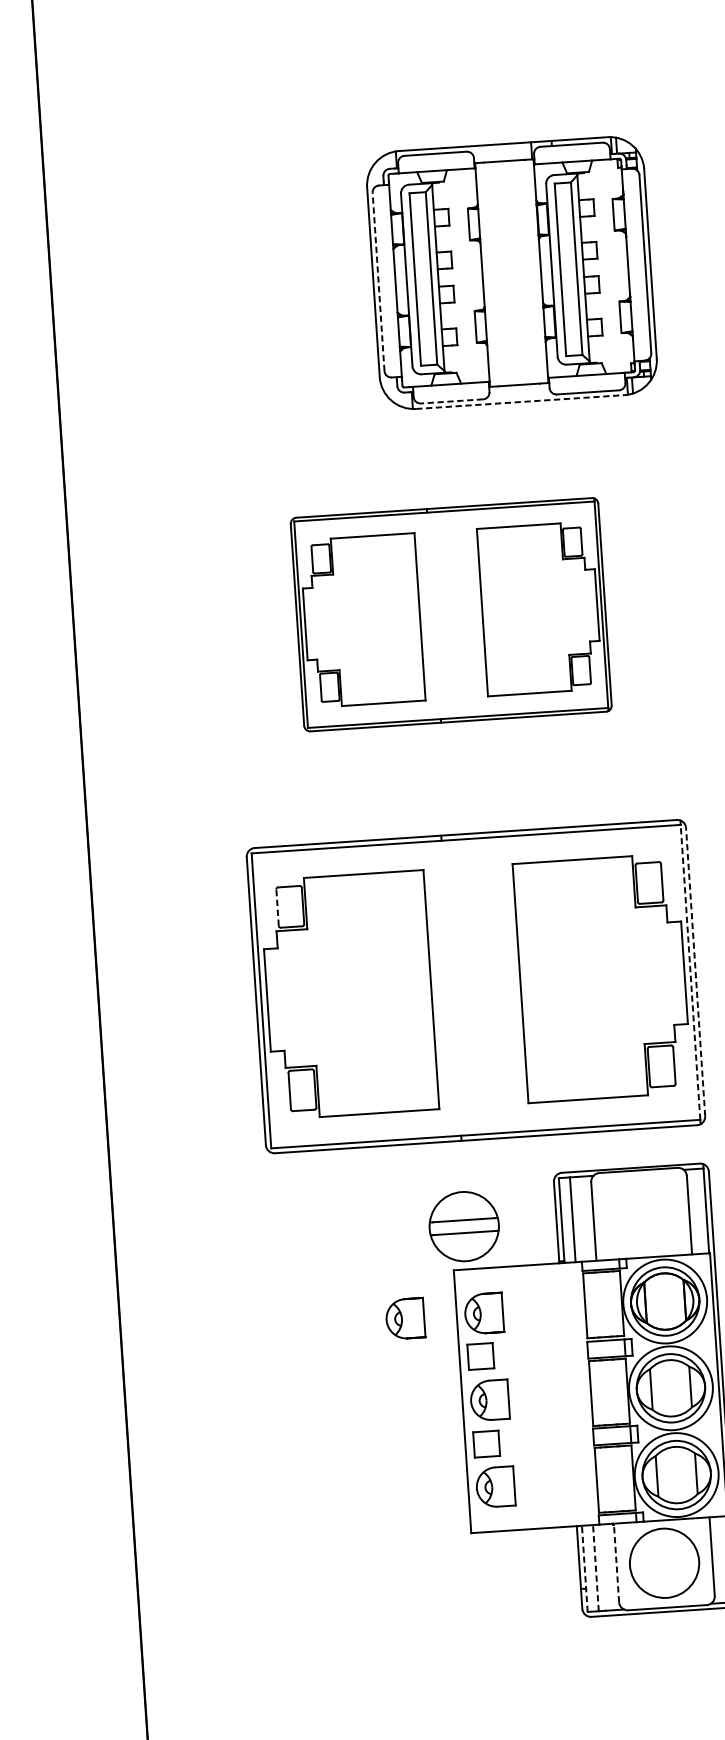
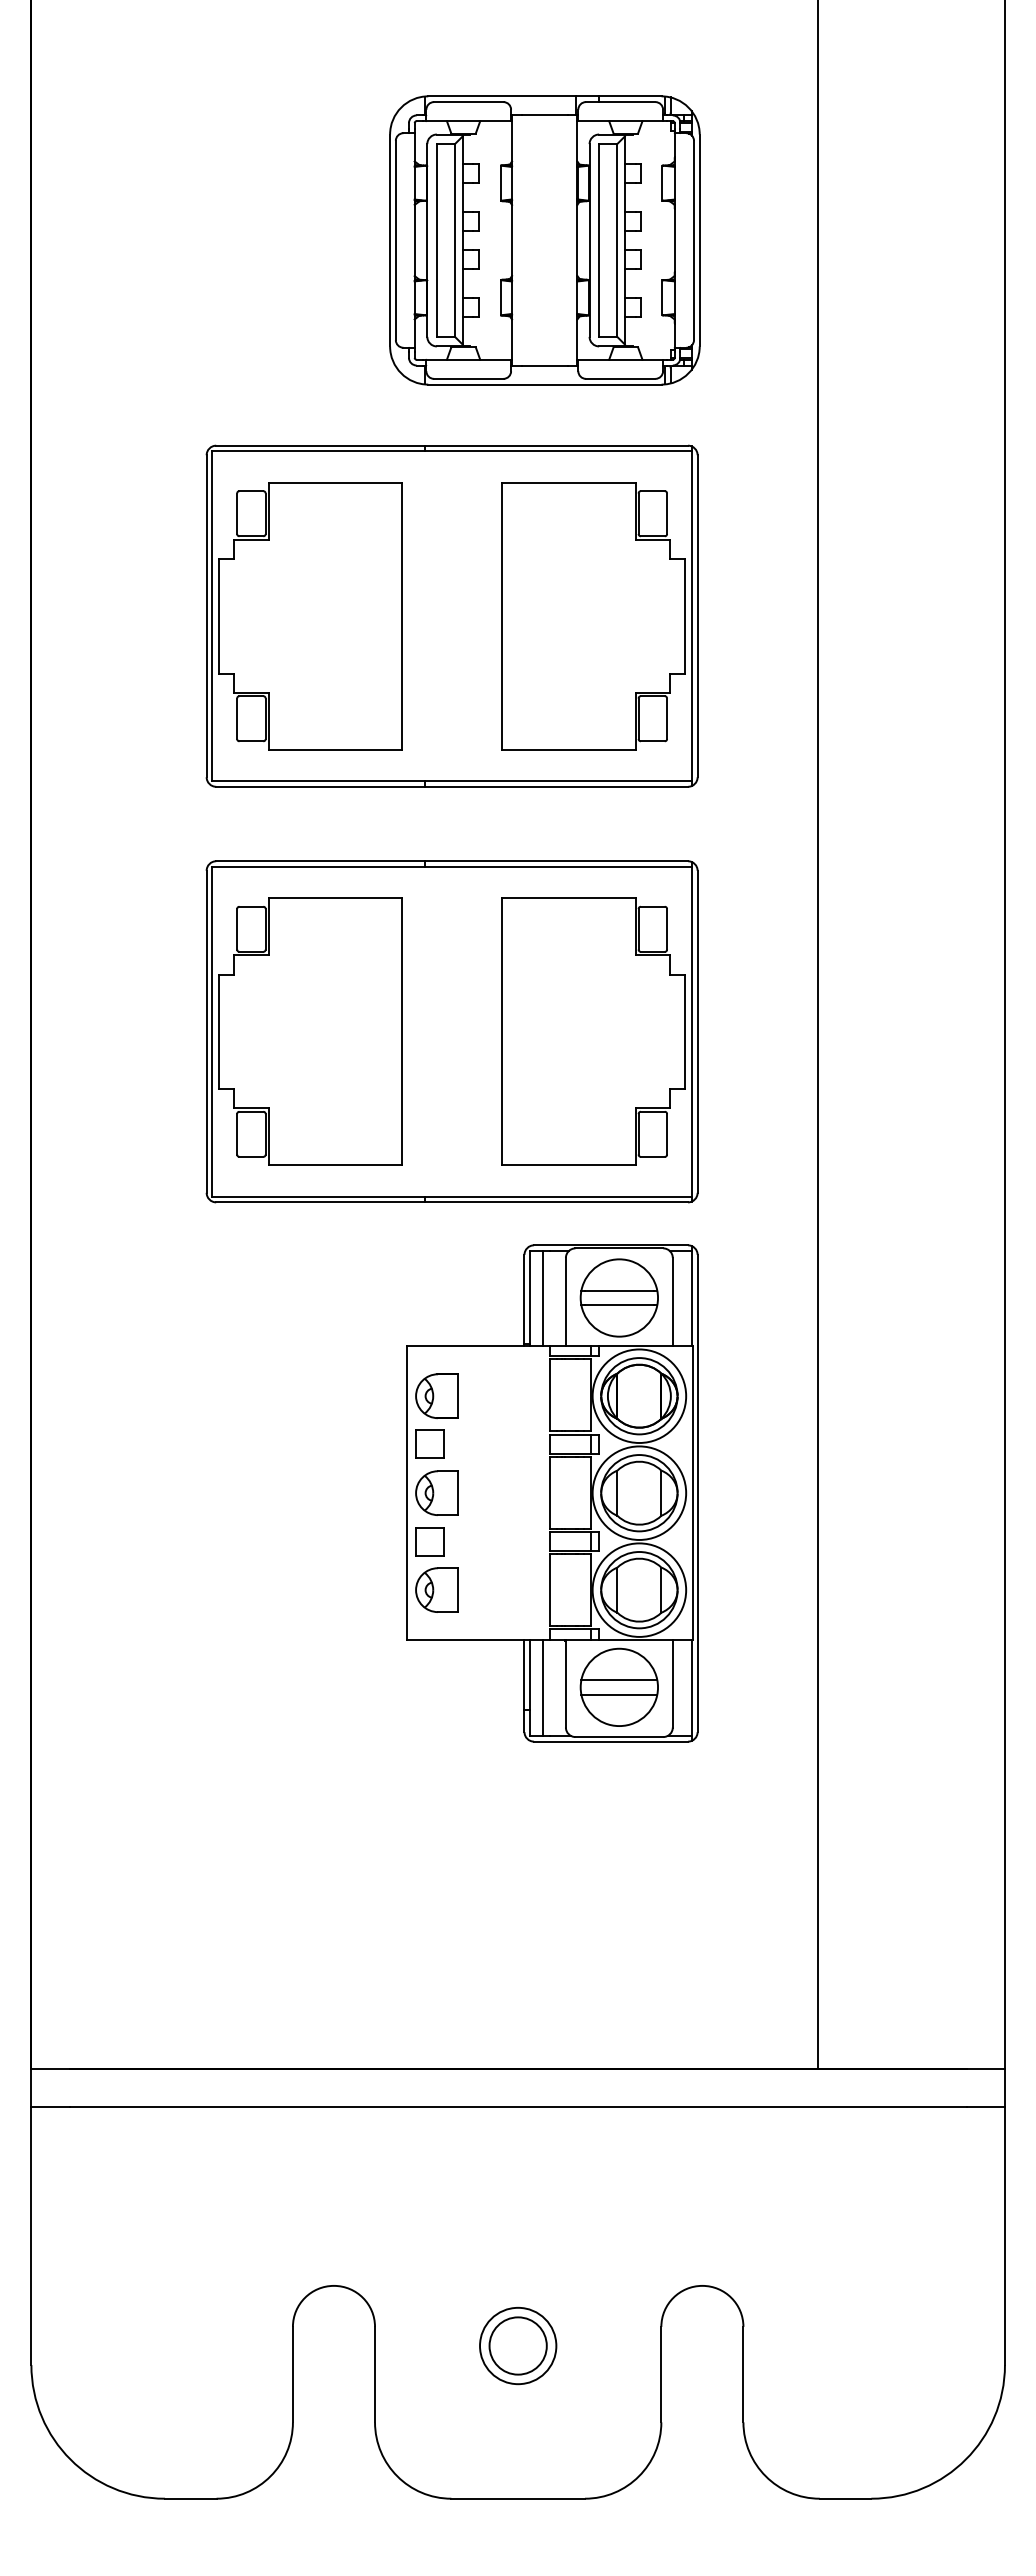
line: (378, 281) -> (395, 240), dashed -> solid
line: (451, 401) -> (468, 378), dashed -> solid
line: (520, 401) -> (544, 384), dashed -> solid
part: (450, 614) -> (451, 615), size x1.43
line: (277, 906) -> (237, 928), dashed -> solid
line: (695, 971) -> (697, 1031), dashed -> solid
line: (690, 972) -> (691, 1031), dashed -> solid
part: (463, 1226) -> (618, 1297), moved
part: (404, 1319) -> (348, 1396), removed
line: (664, 1557) -> (619, 1680), added
line: (616, 1562) -> (565, 1683), dashed -> solid
line: (595, 1567) -> (542, 1687), dashed -> solid
line: (585, 1568) -> (530, 1687), dashed -> solid
line: (665, 1569) -> (619, 1694), added

